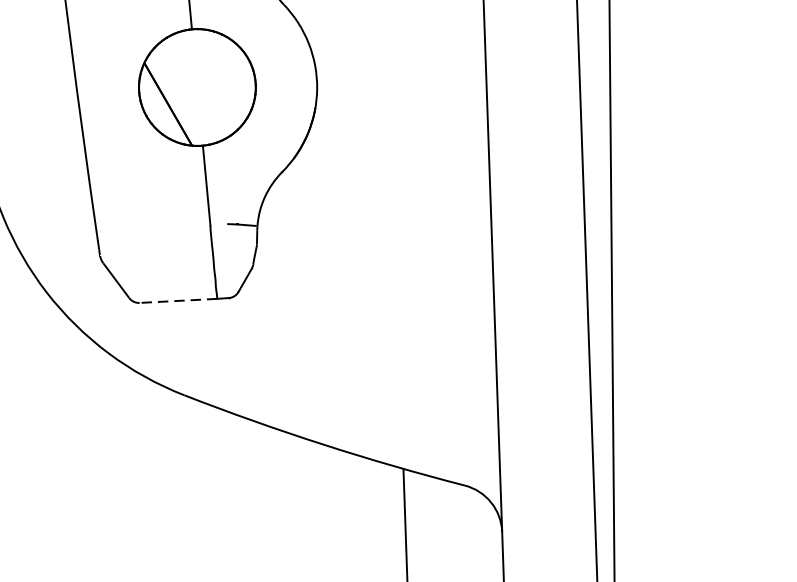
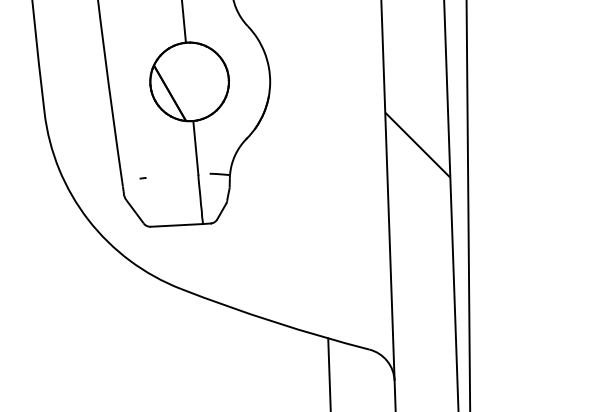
hatch: (536, 180) -> (417, 144), added
curve: (127, 231) -> (142, 178), added
line: (177, 301) -> (176, 225), dashed -> solid

